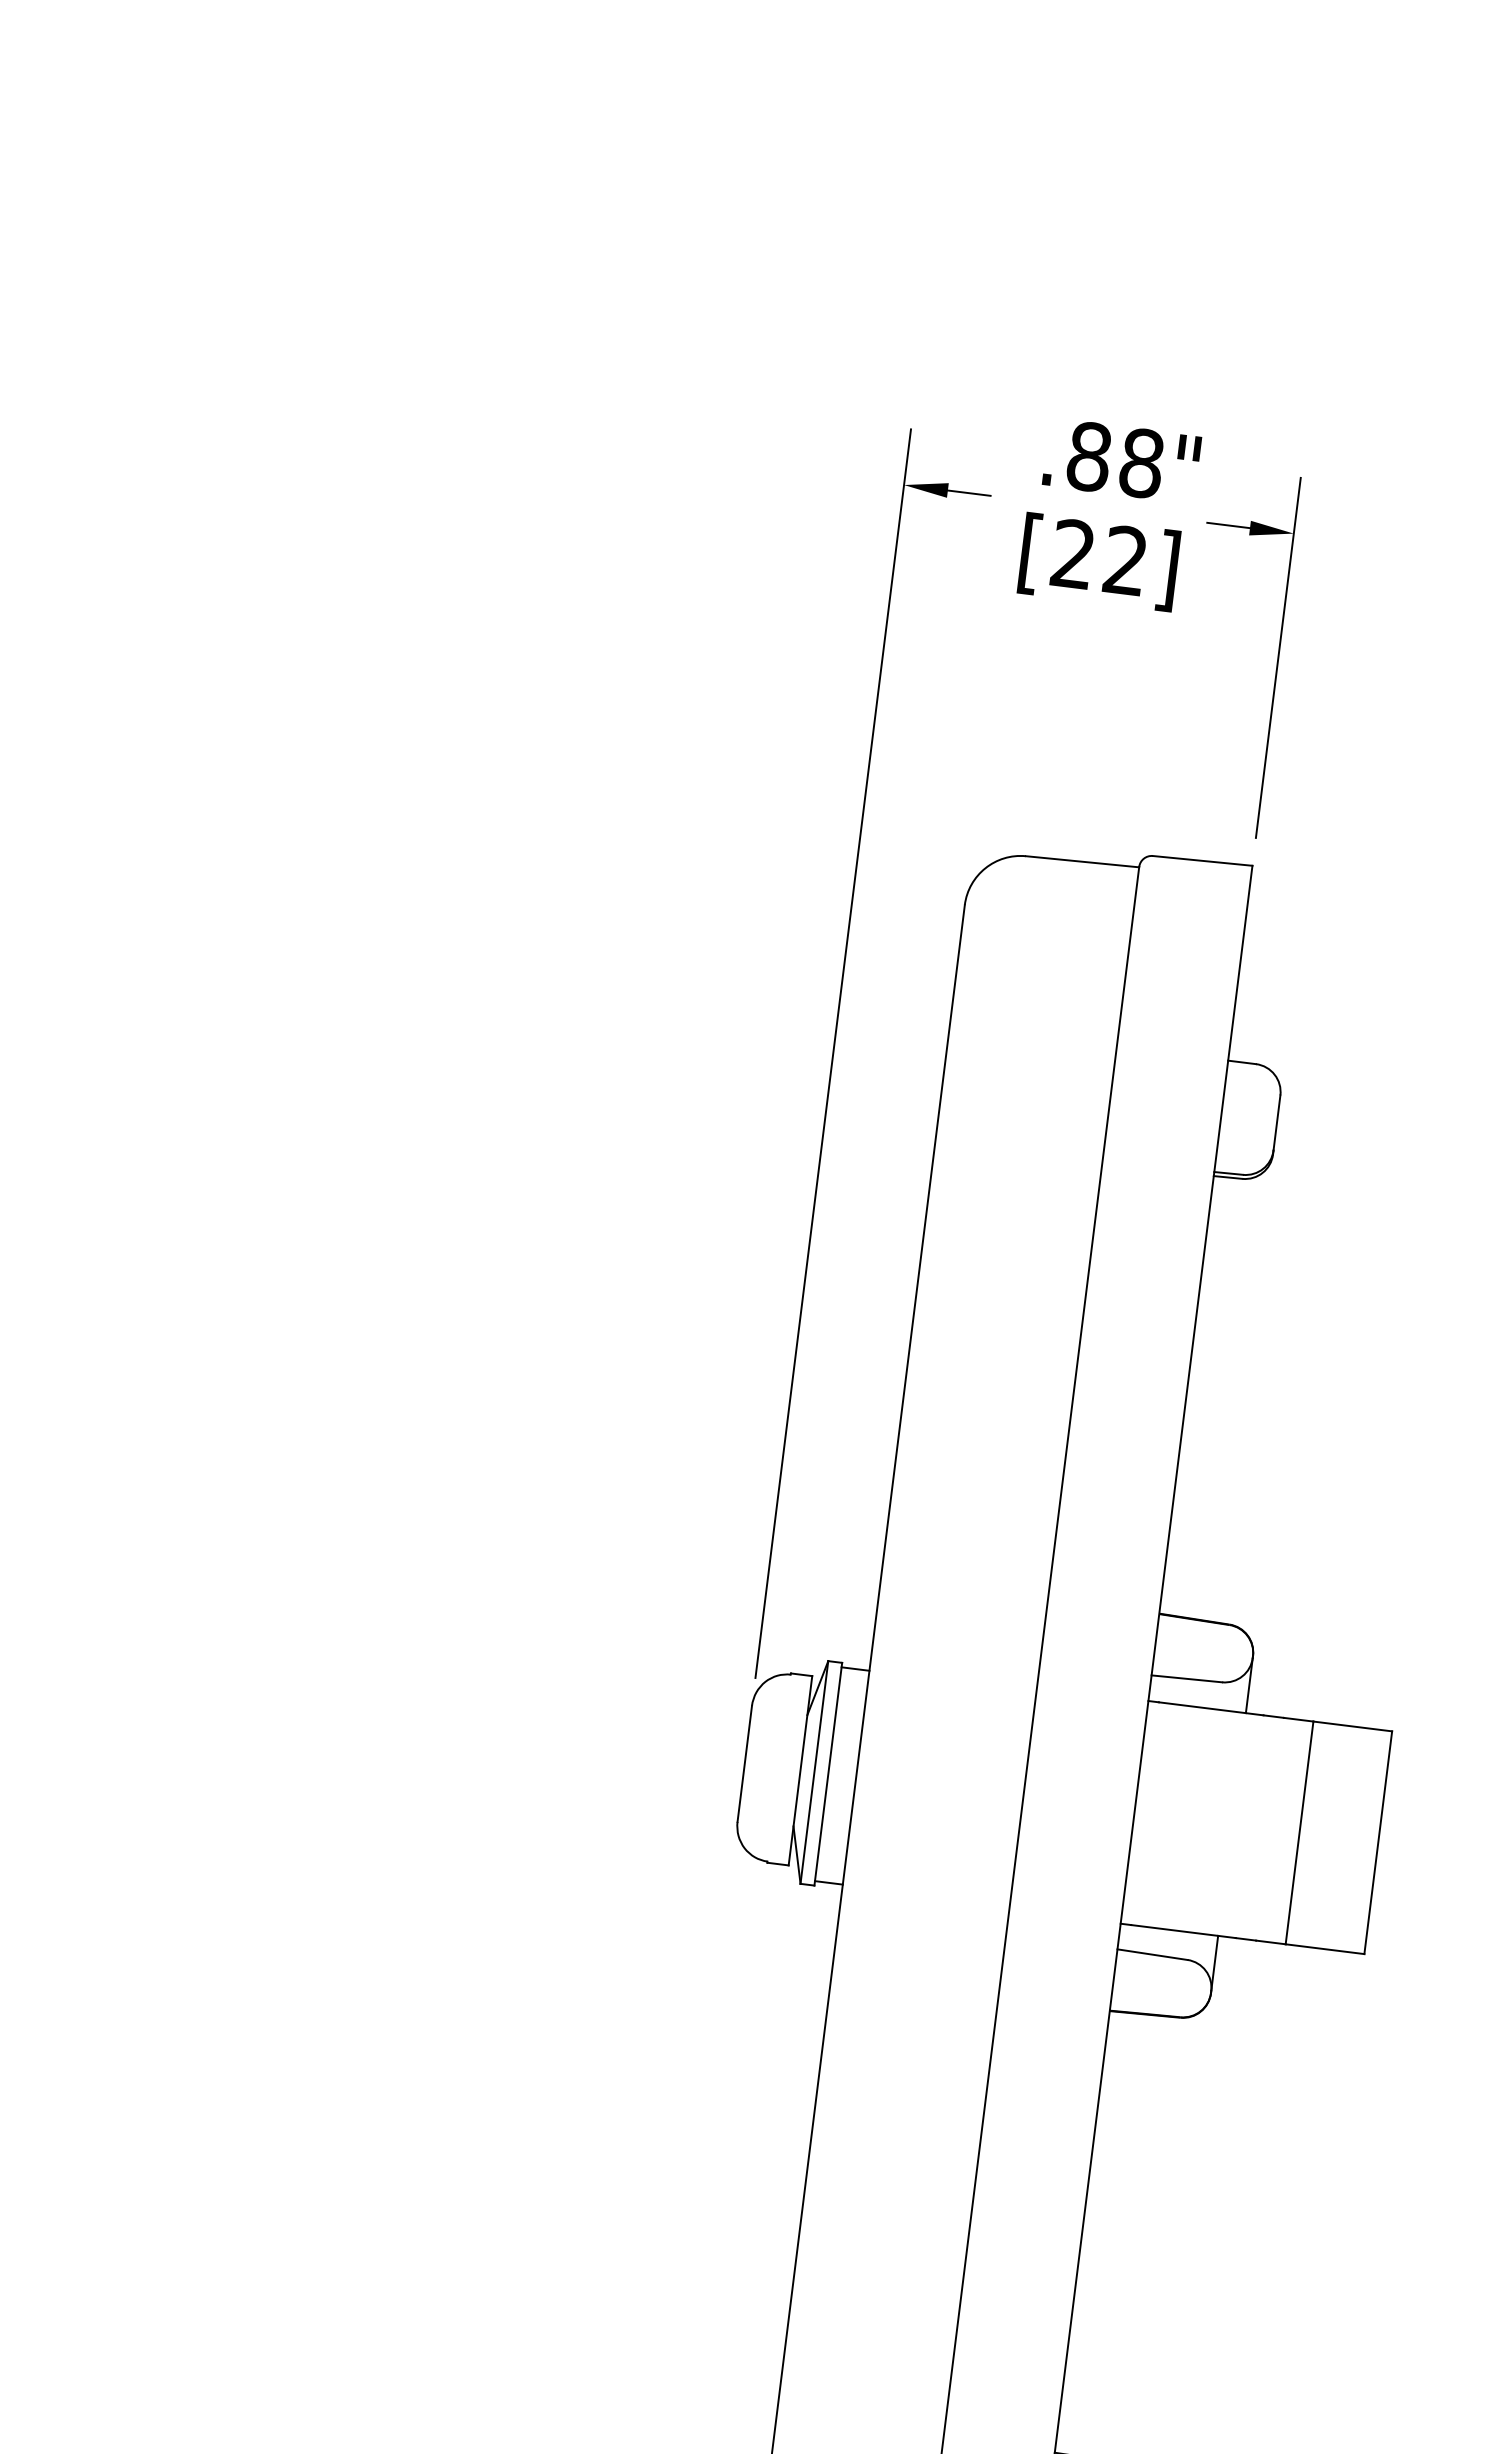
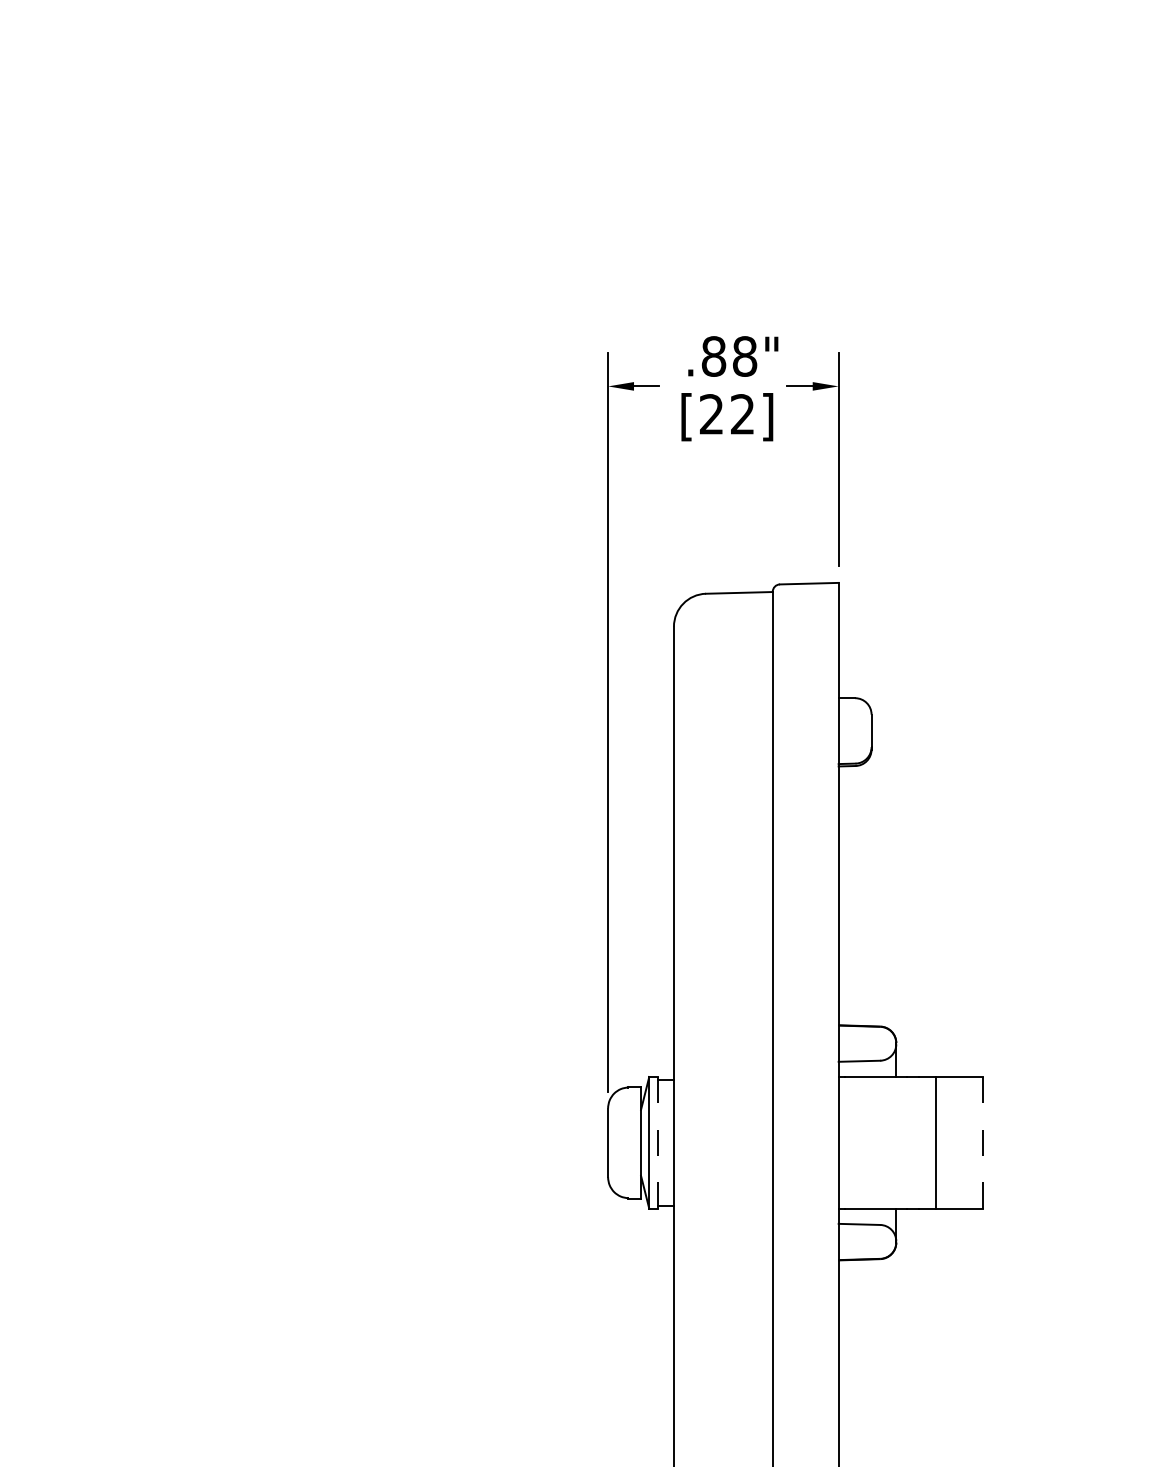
line: (828, 1773) -> (657, 1142), solid -> dashed
line: (1377, 1842) -> (982, 1142), solid -> dashed

